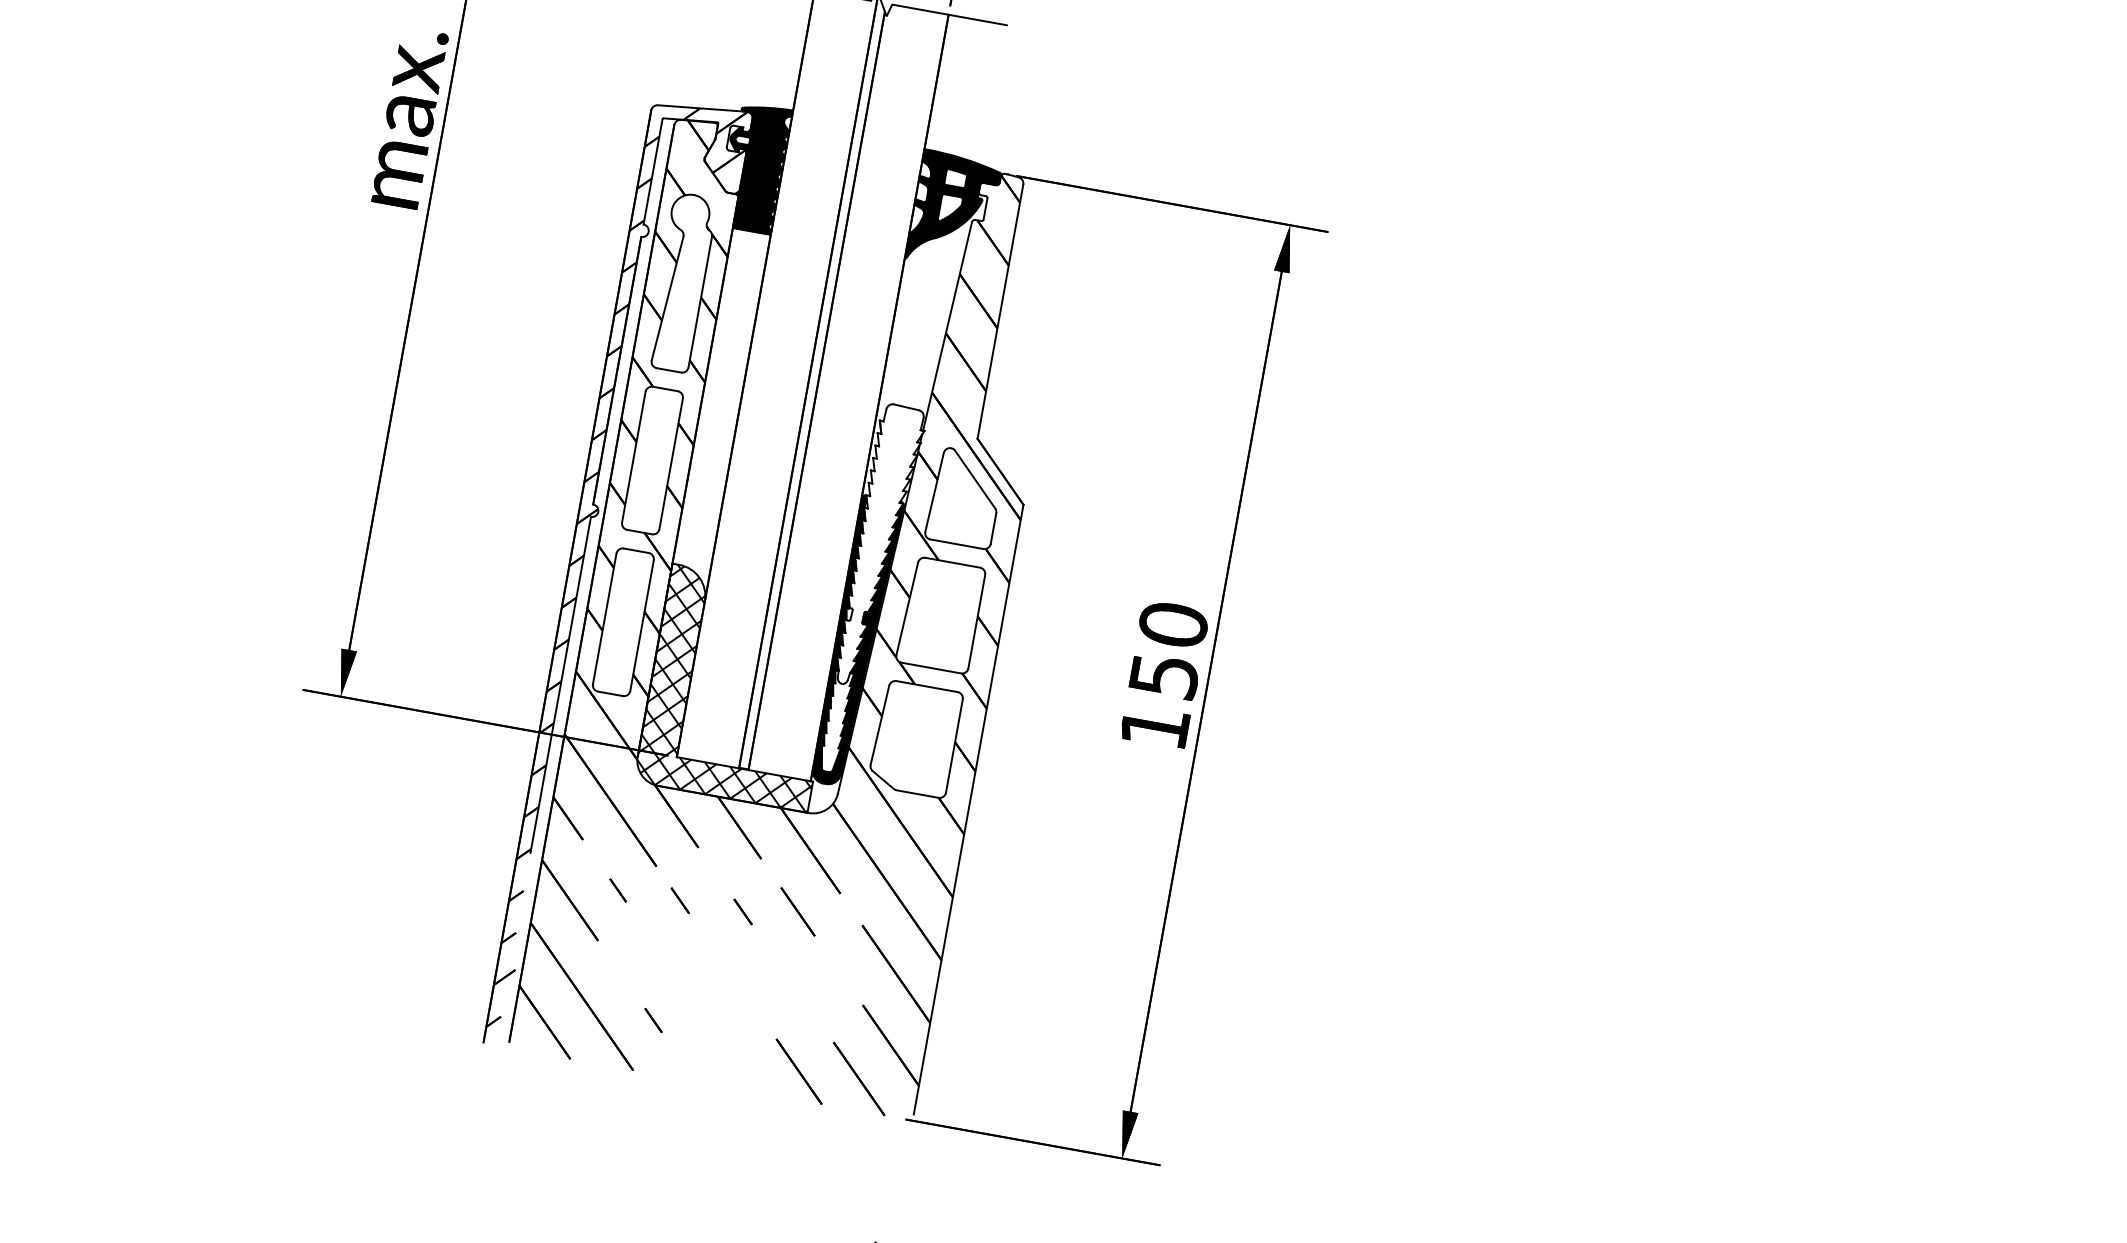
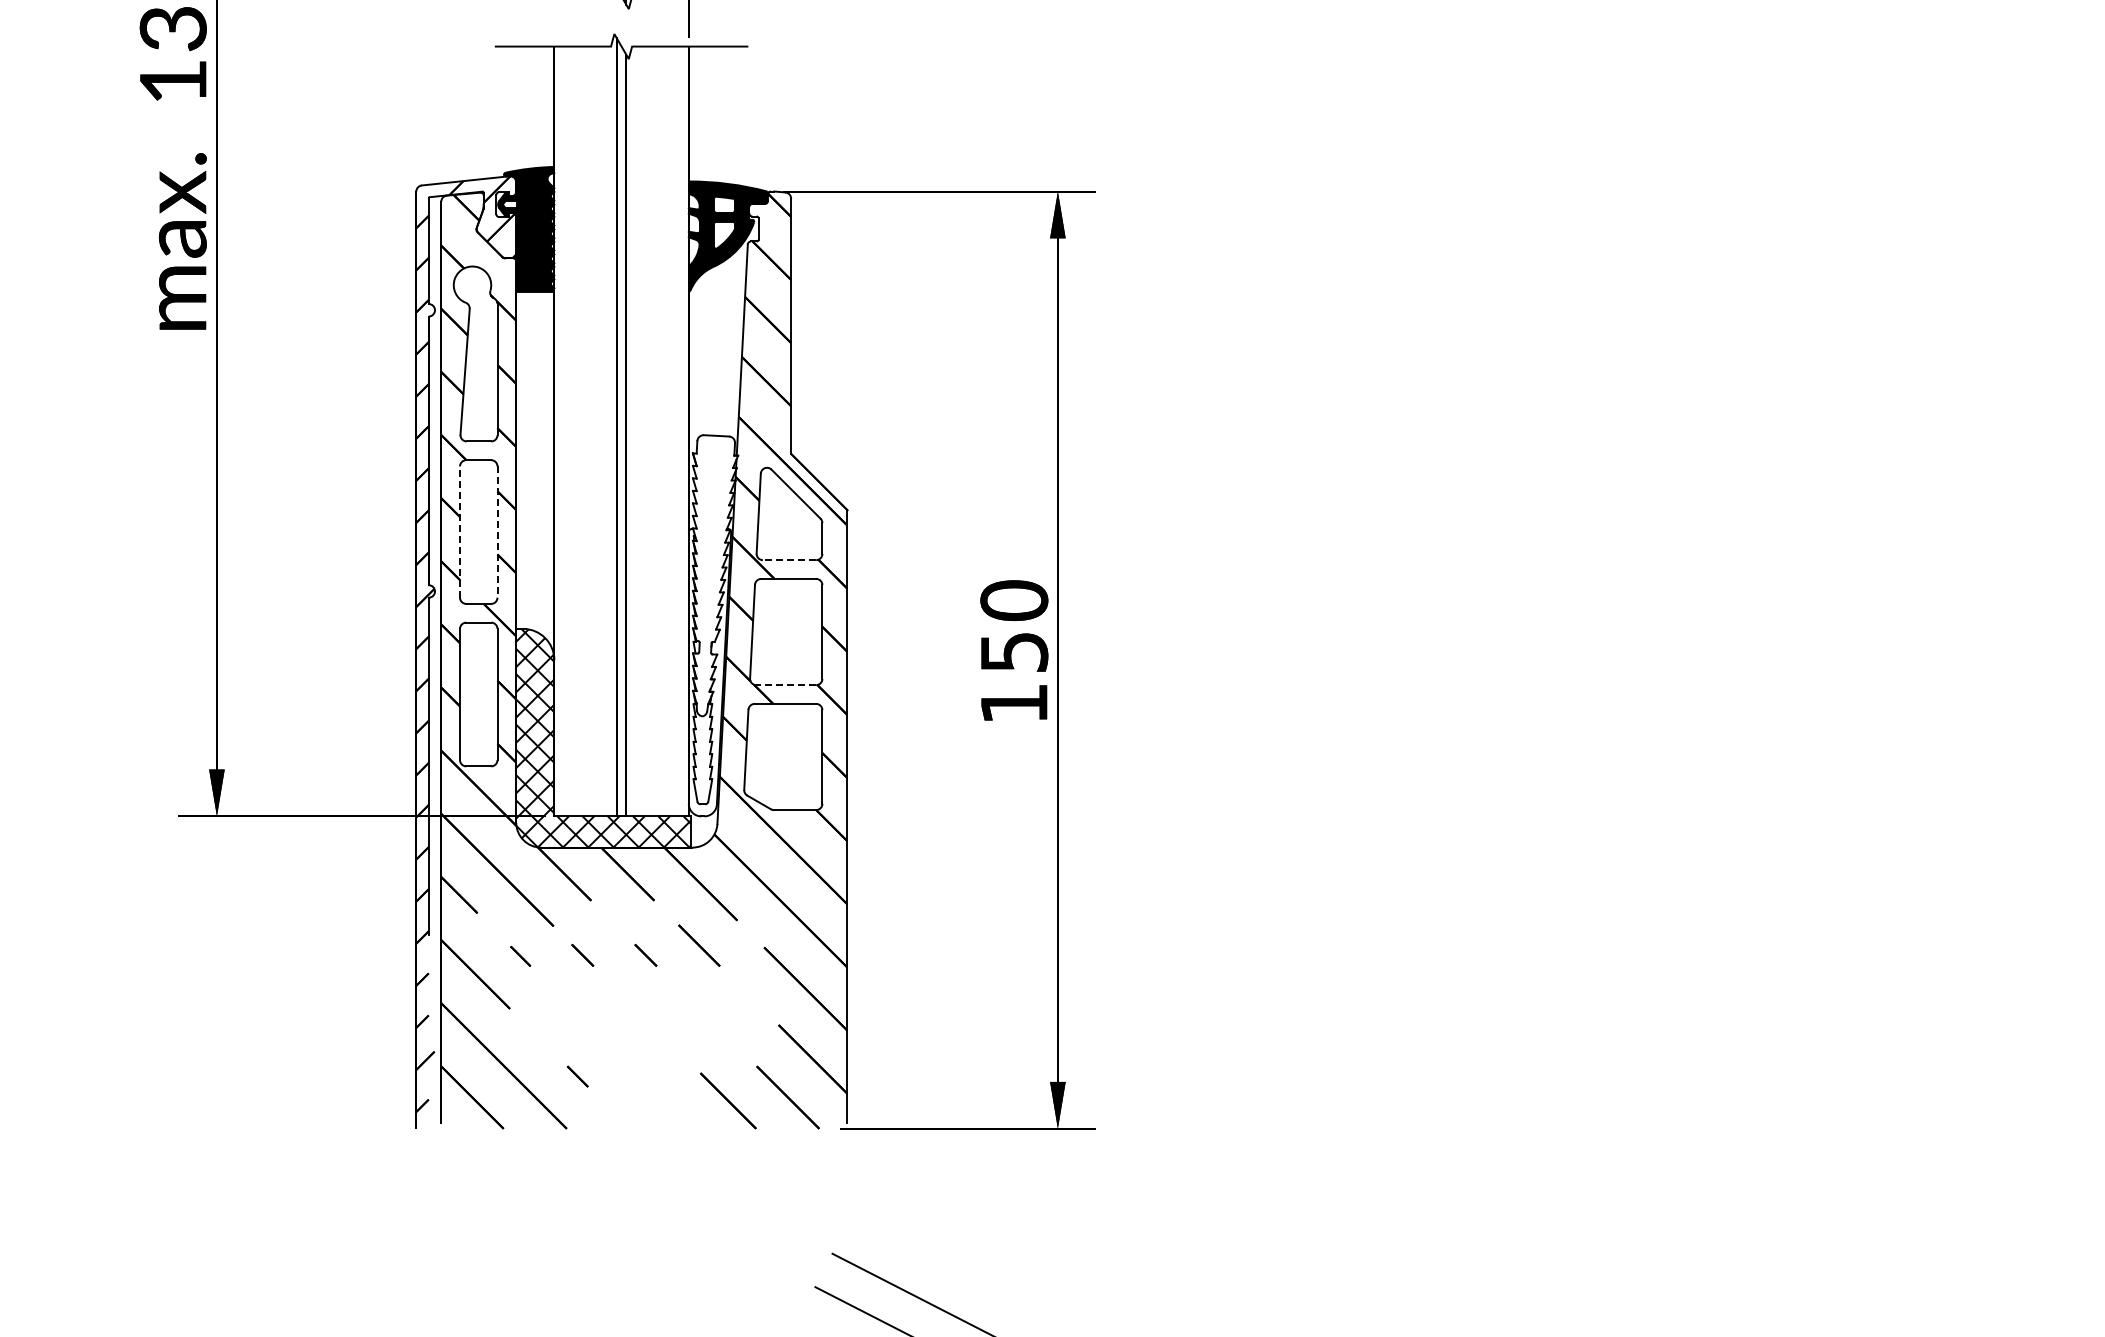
line: (634, 457) -> (460, 532), solid -> dashed
line: (671, 464) -> (497, 532), solid -> dashed
line: (956, 544) -> (789, 560), solid -> dashed
fill: (857, 641) -> (709, 672), removed
line: (931, 668) -> (786, 685), solid -> dashed

